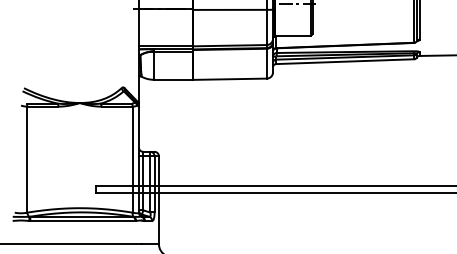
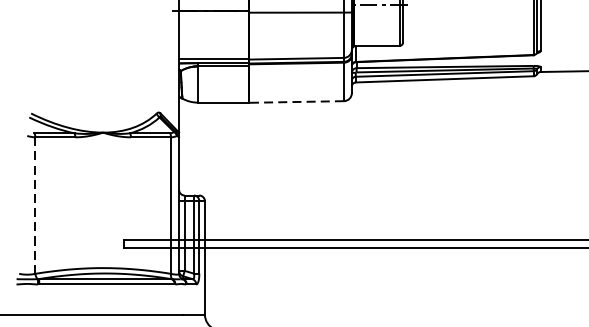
line: (230, 79) -> (297, 102), solid -> dashed
line: (27, 160) -> (35, 206), solid -> dashed

